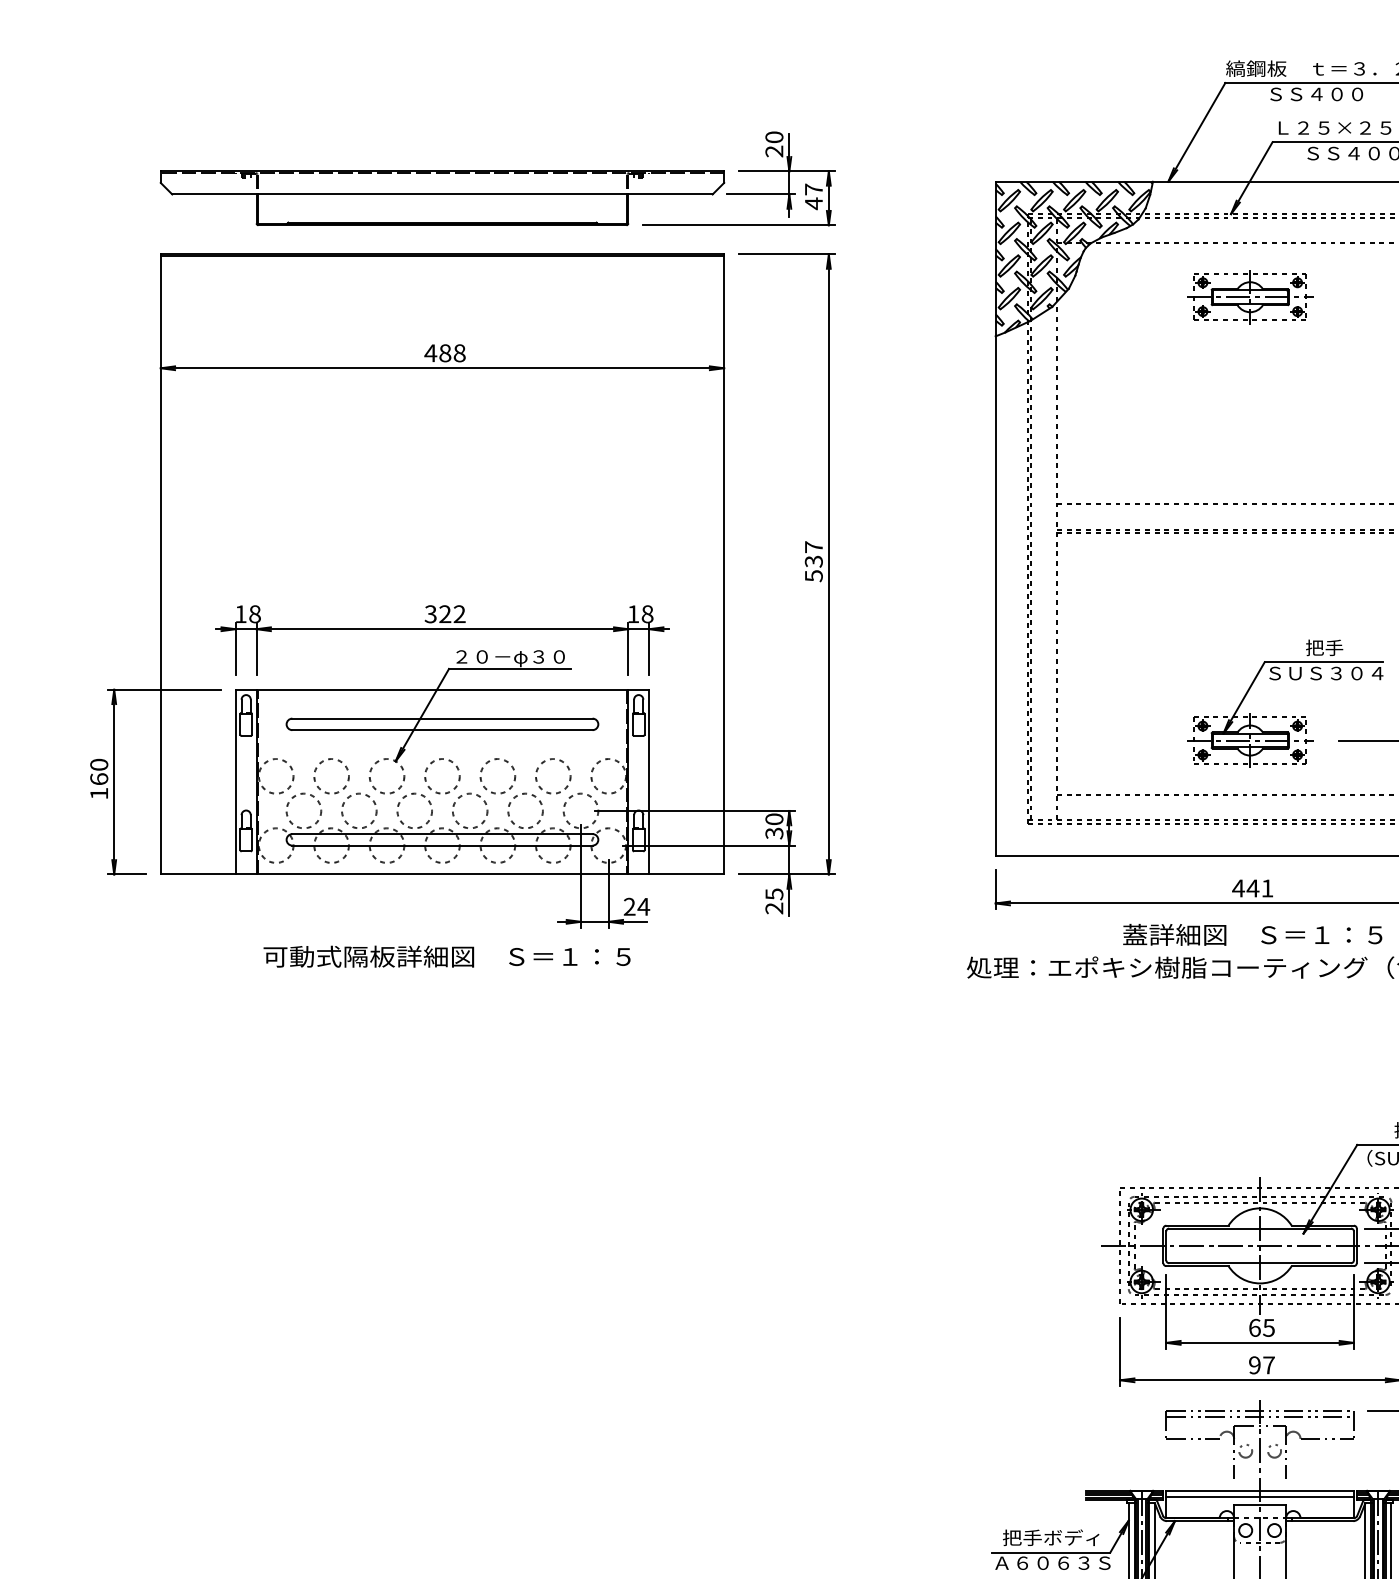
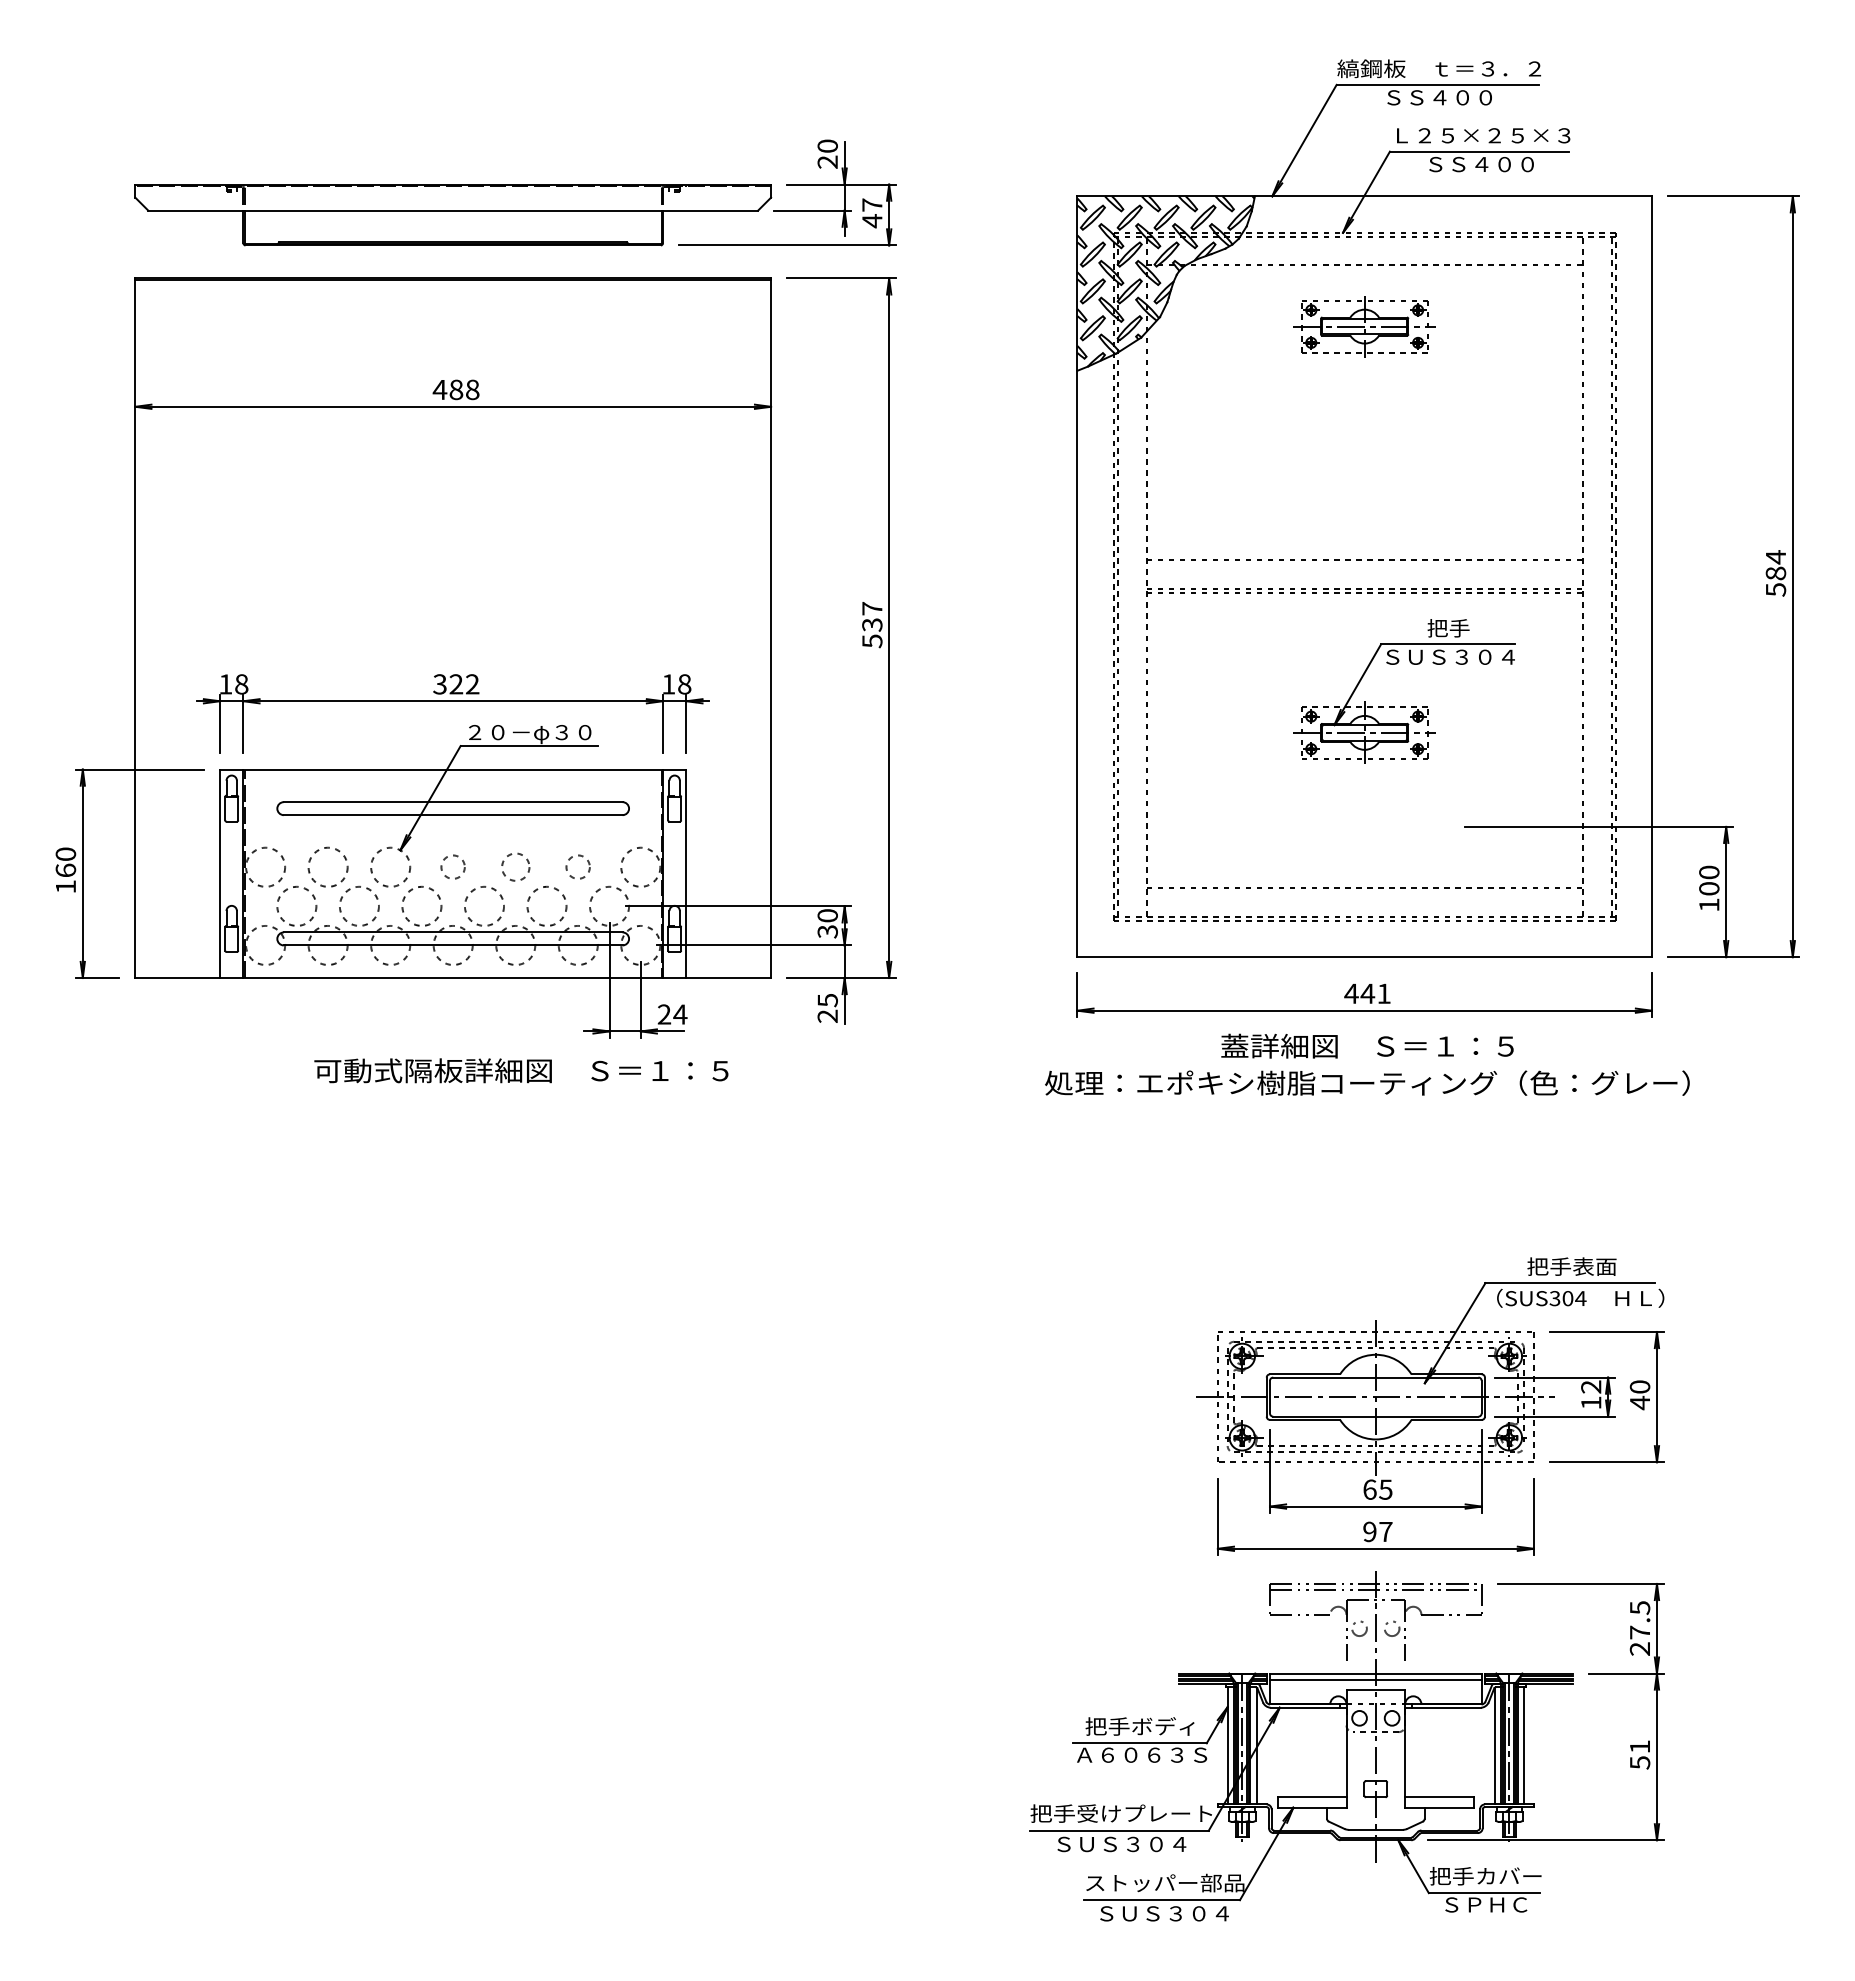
part: (1285, 717) -> (1404, 706), moved
circle: (441, 775) -> (452, 866), size x0.6
circle: (497, 775) -> (515, 866), size x0.7
circle: (552, 775) -> (577, 866), size x0.6
text: (447, 956) -> (521, 1070), moved

